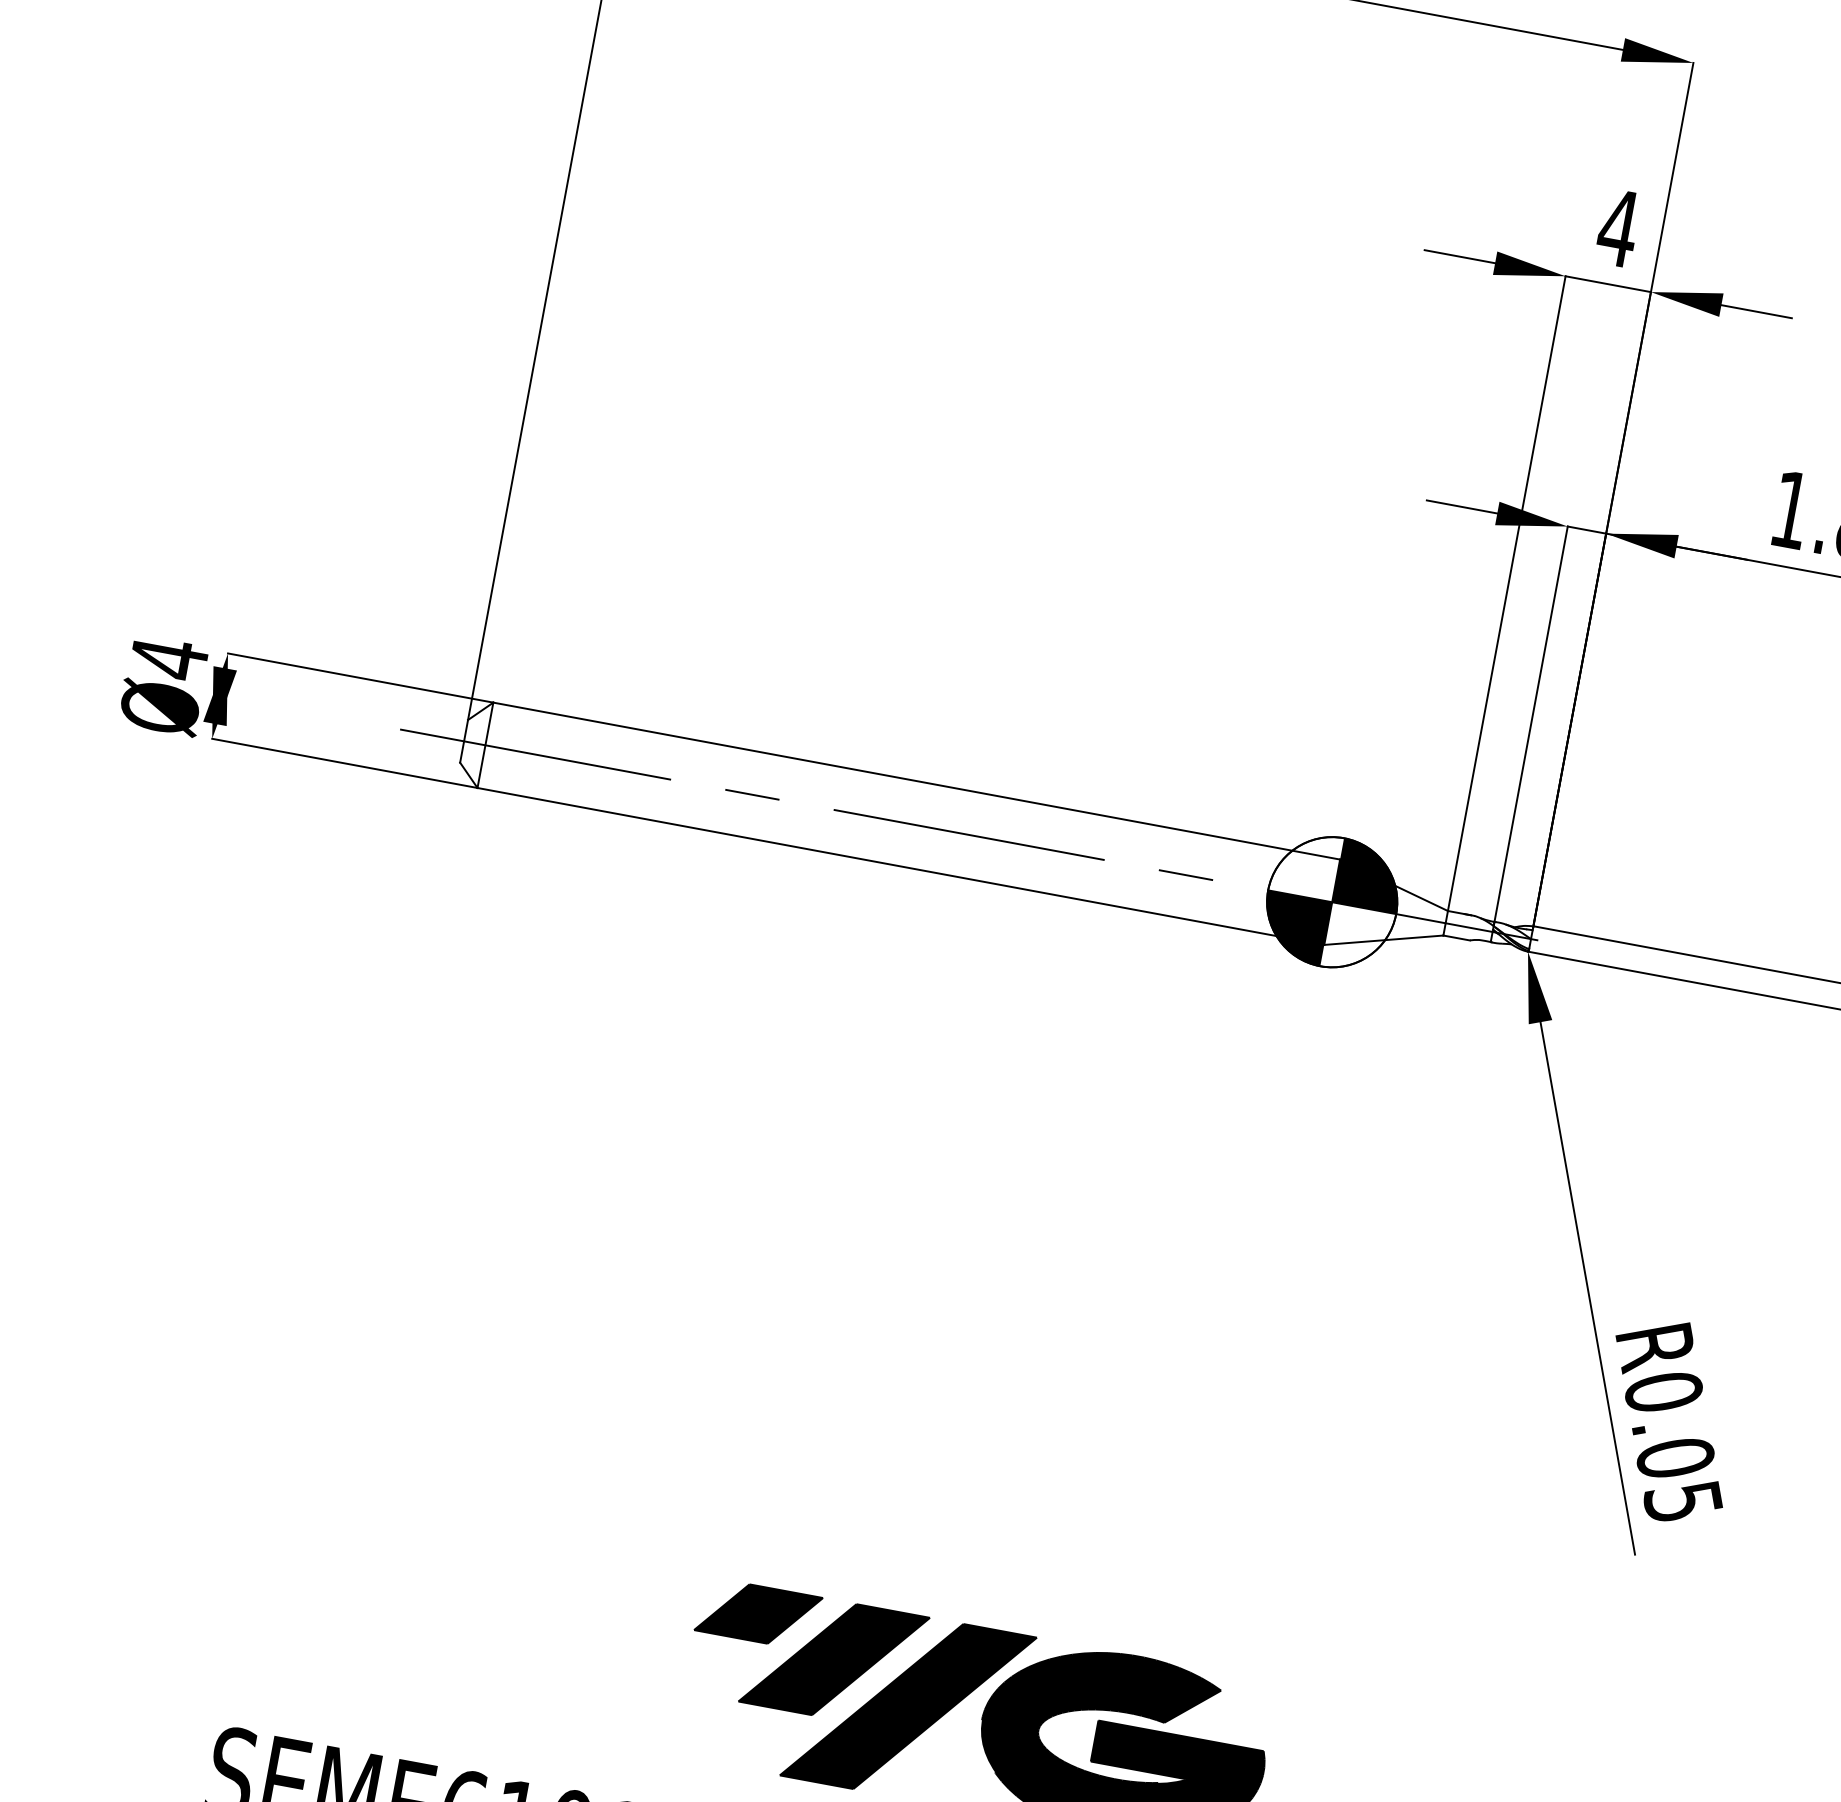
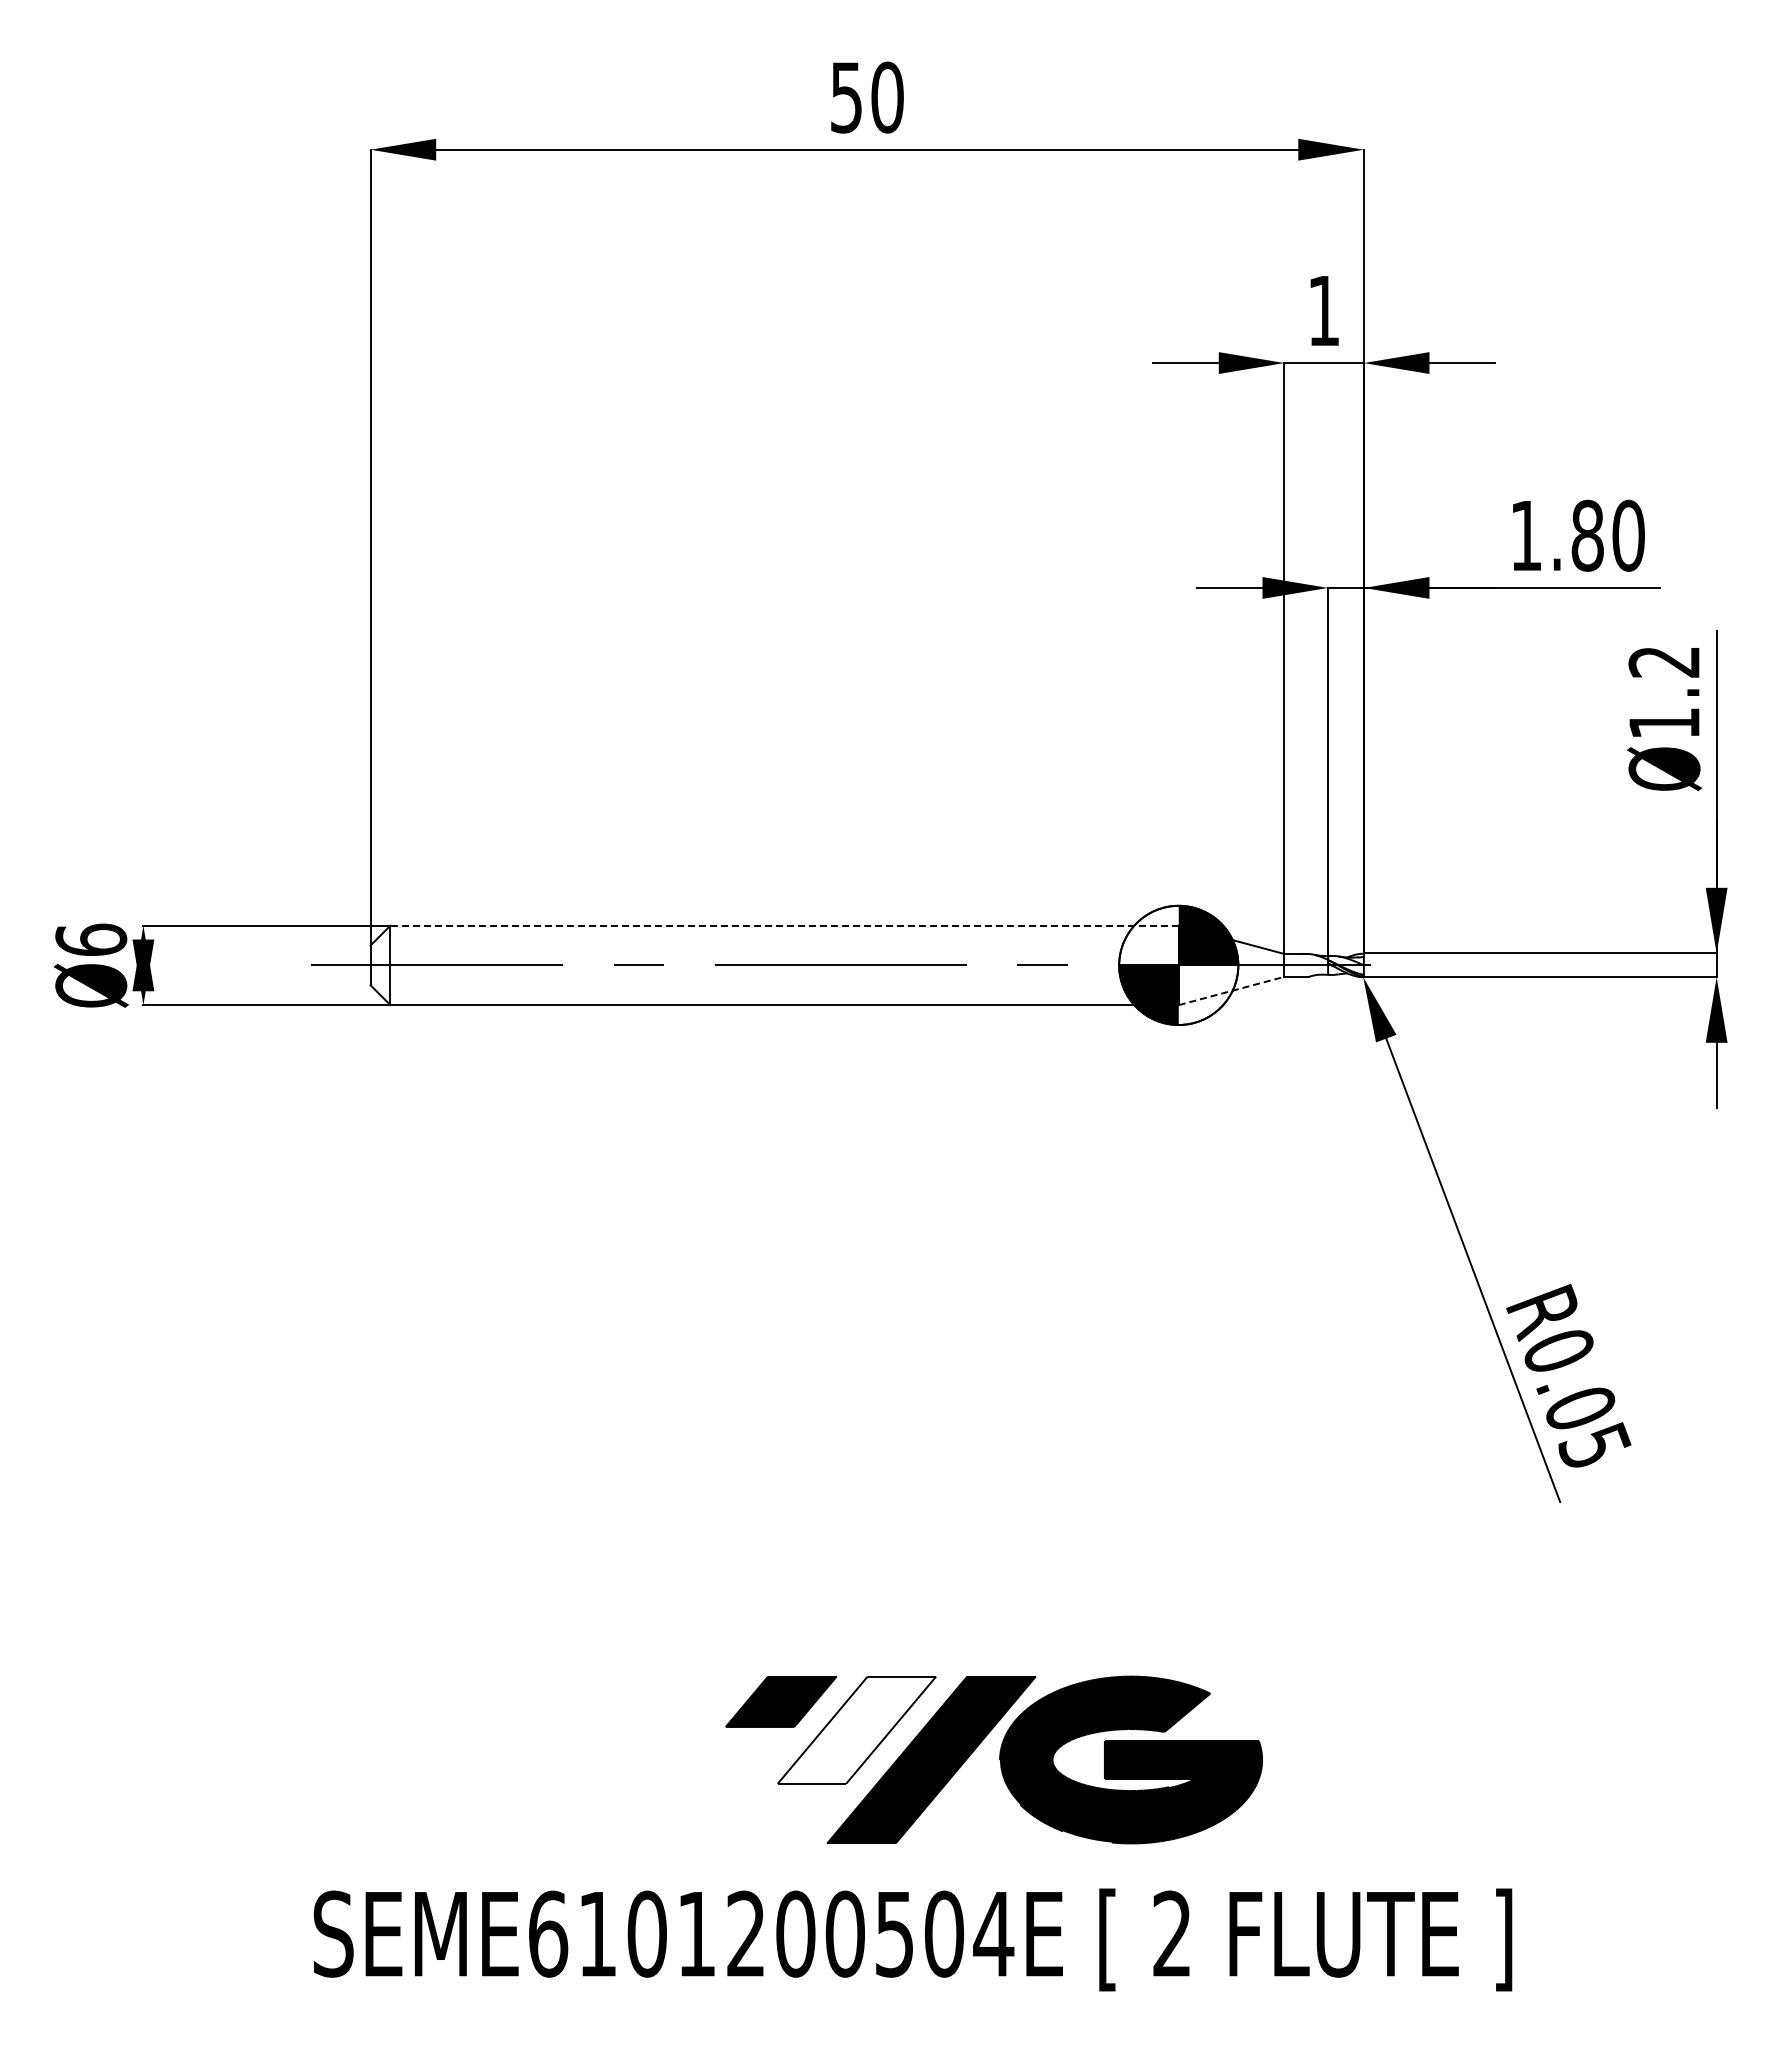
text: (1618, 227) -> (1323, 310), 4 -> 1
text: (169, 659) -> (91, 940), Ø4 -> Ø6
line: (916, 780) -> (784, 925), solid -> dashed
line: (1383, 939) -> (1231, 990), solid -> dashed
fill: (833, 1658) -> (856, 1729), removed

